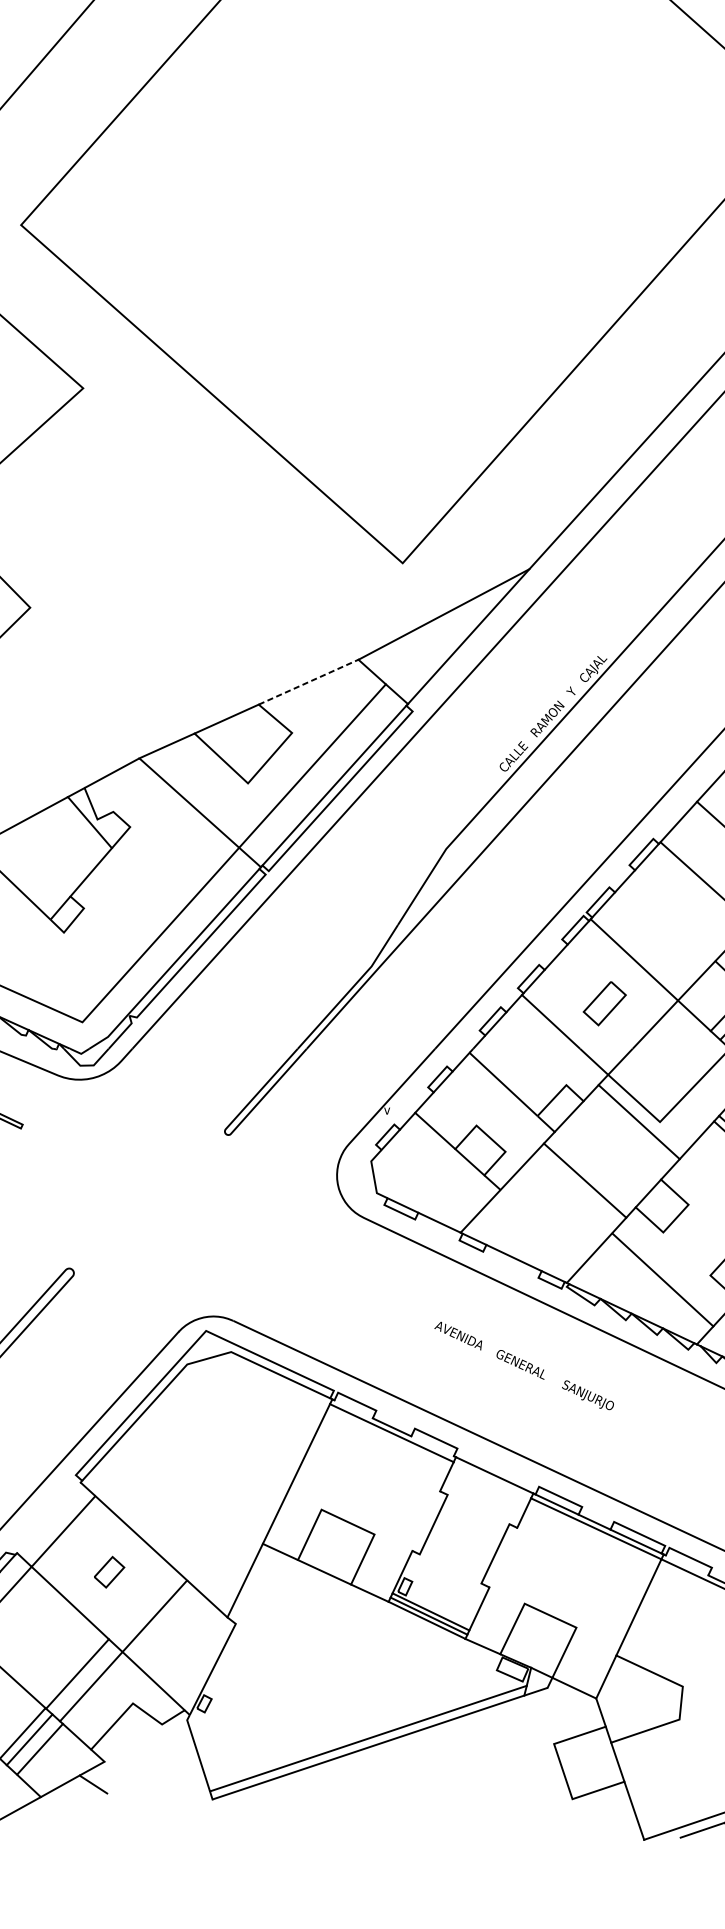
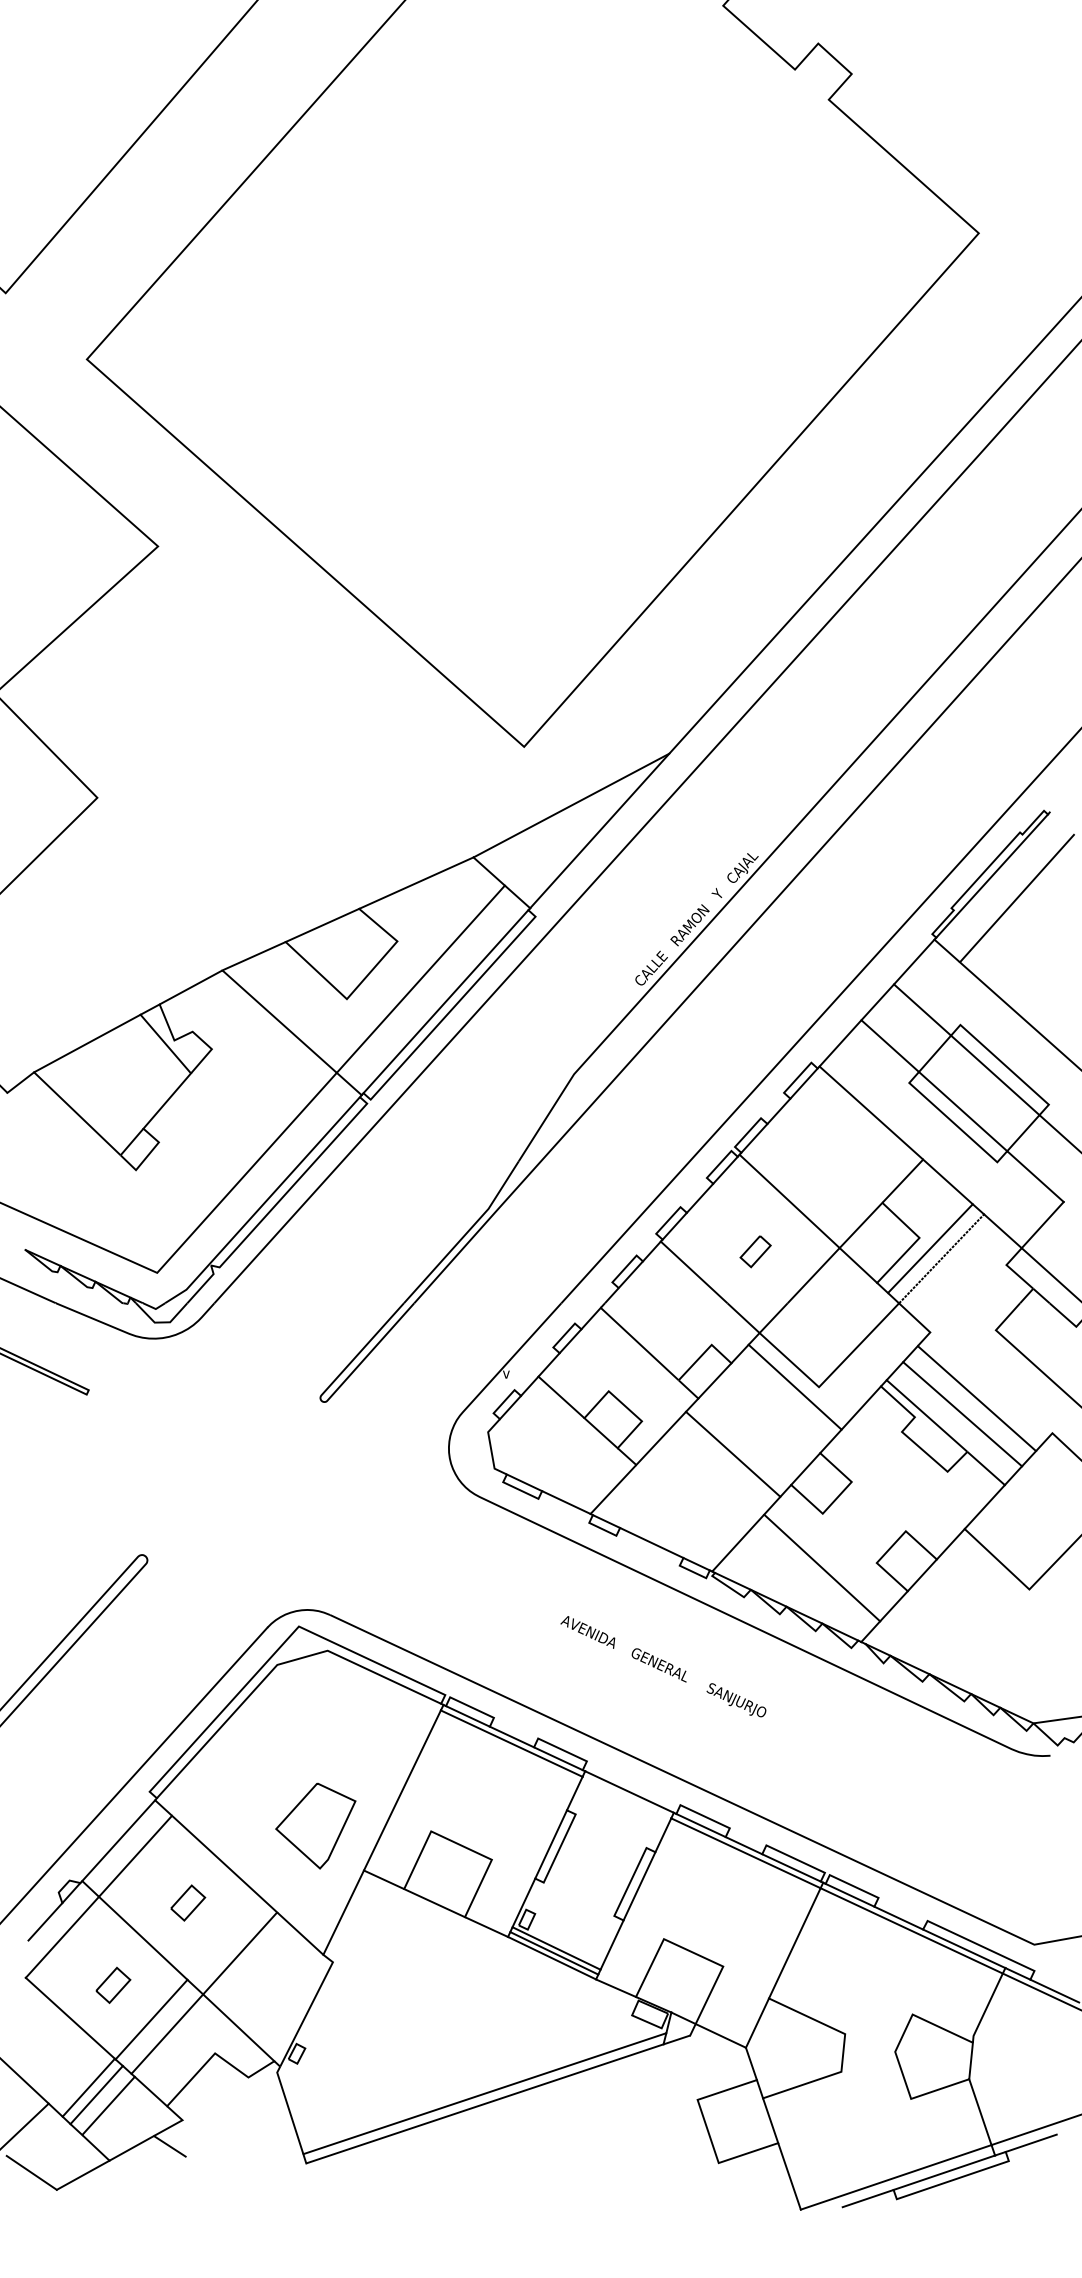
line: (308, 682) -> (416, 883), dashed -> solid
part: (604, 1003) -> (755, 1251), size x0.62
line: (353, 1409) -> (467, 1716), added
line: (432, 1446) -> (558, 1758), added
part: (220, 1504) -> (315, 1825), added
line: (48, 1517) -> (118, 1840), added
line: (426, 1521) -> (551, 1844), added
line: (503, 1557) -> (639, 1886), added
line: (686, 1564) -> (849, 1894), added
part: (44, 1643) -> (113, 1984), added

